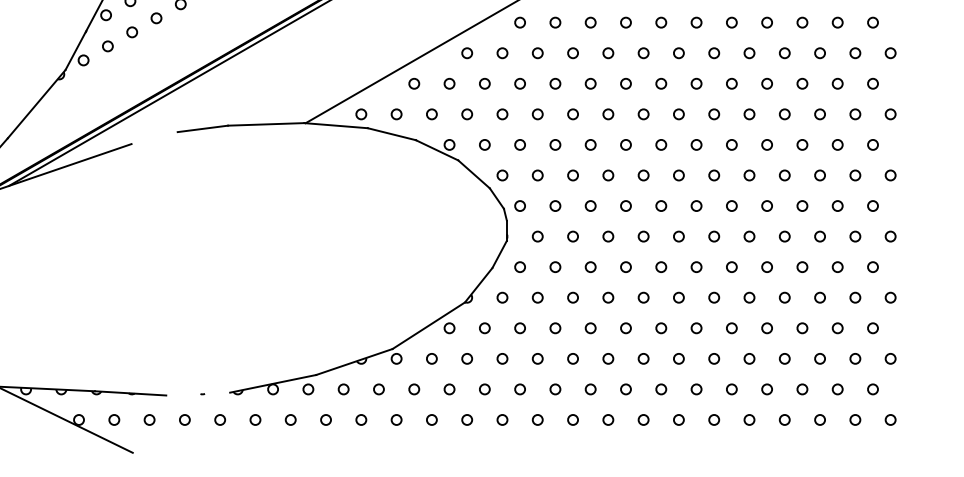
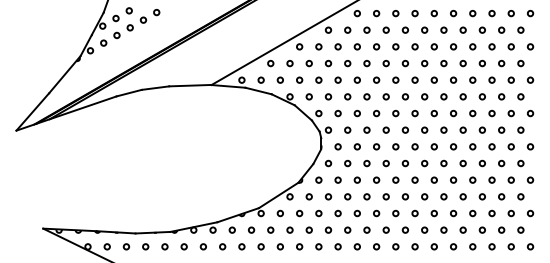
line: (153, 136) -> (128, 92), added
line: (197, 393) -> (152, 232), added

